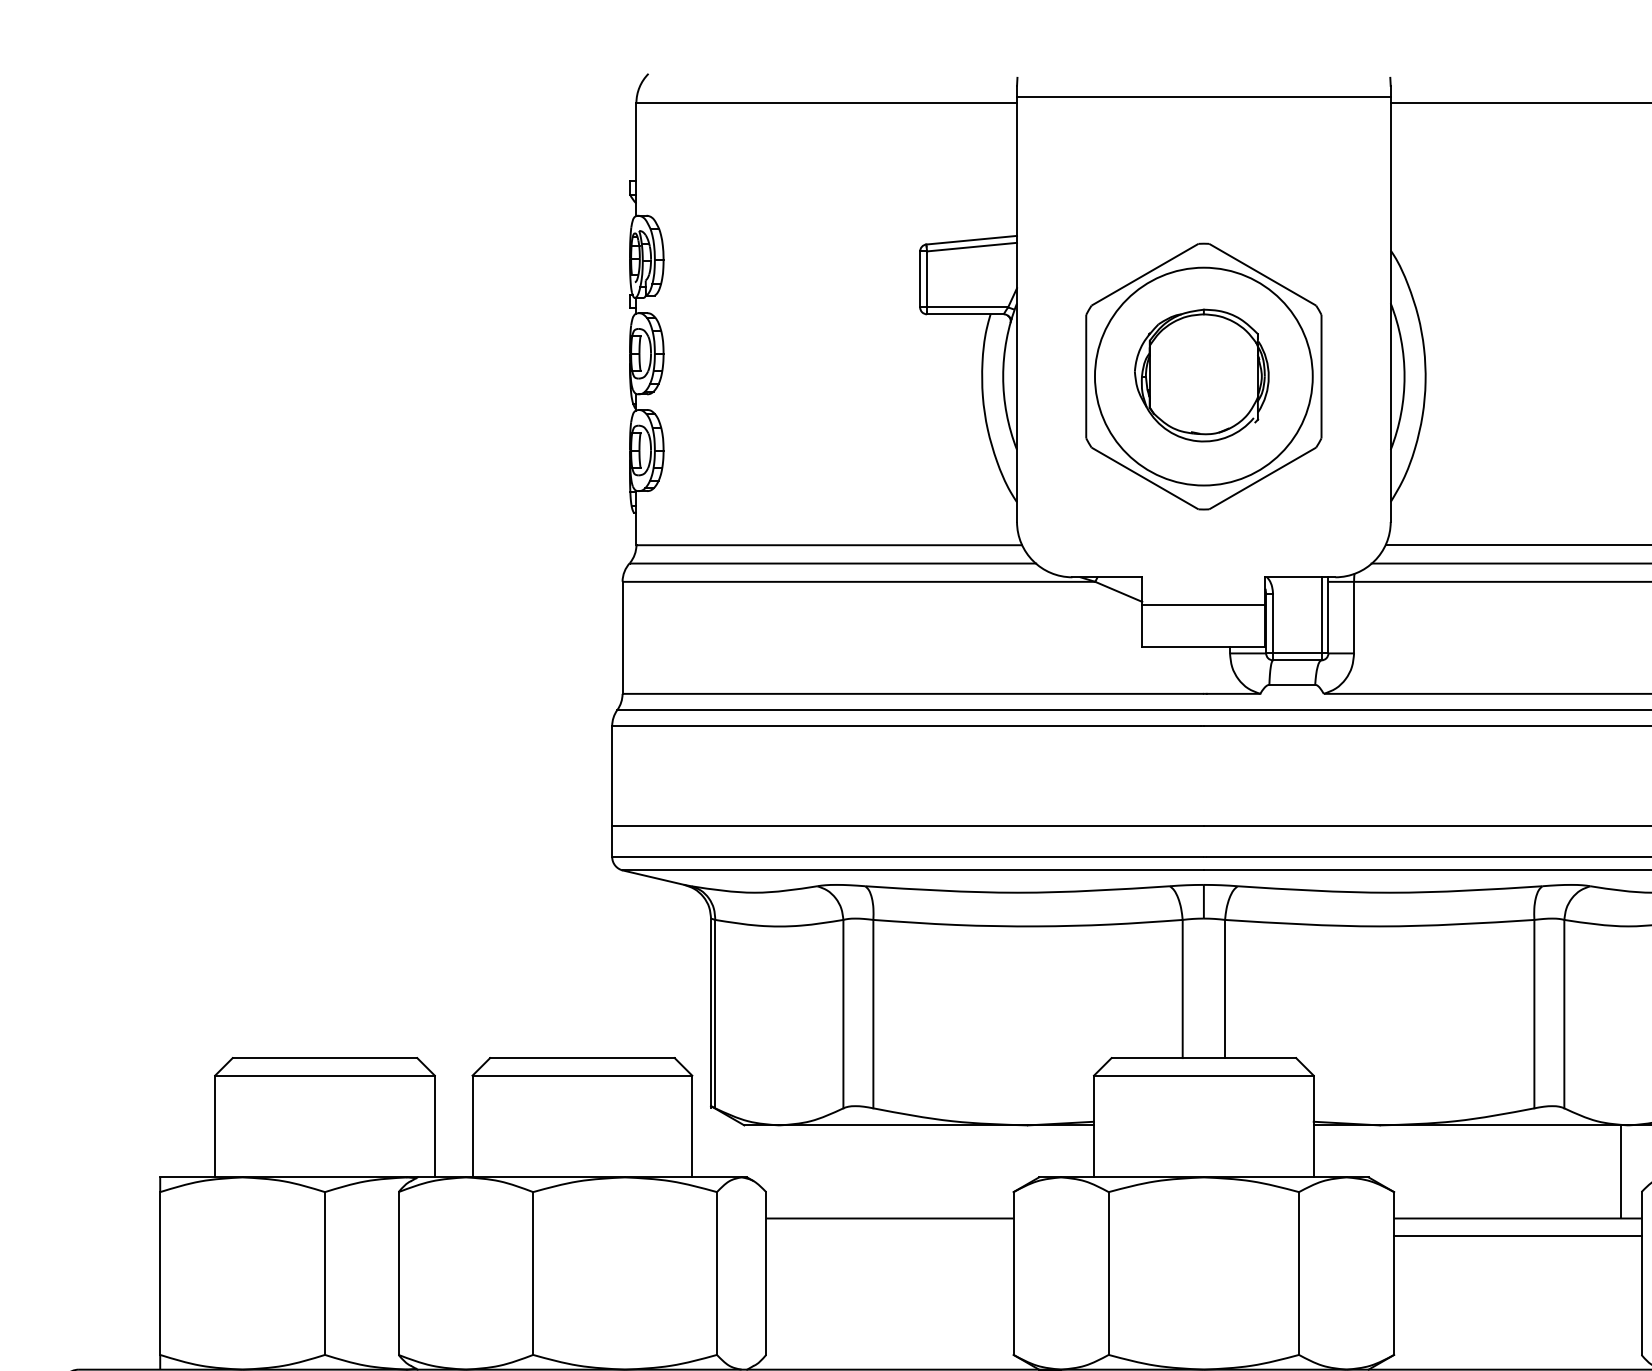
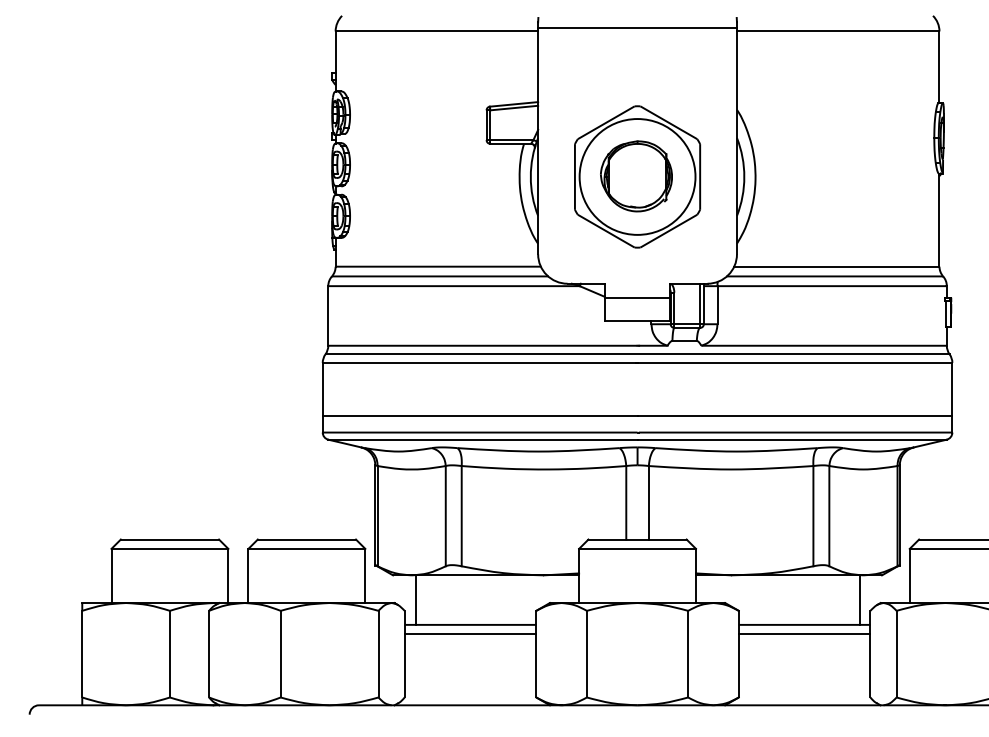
line: (786, 1170) -> (415, 599), added
line: (889, 1236) -> (470, 634), added

